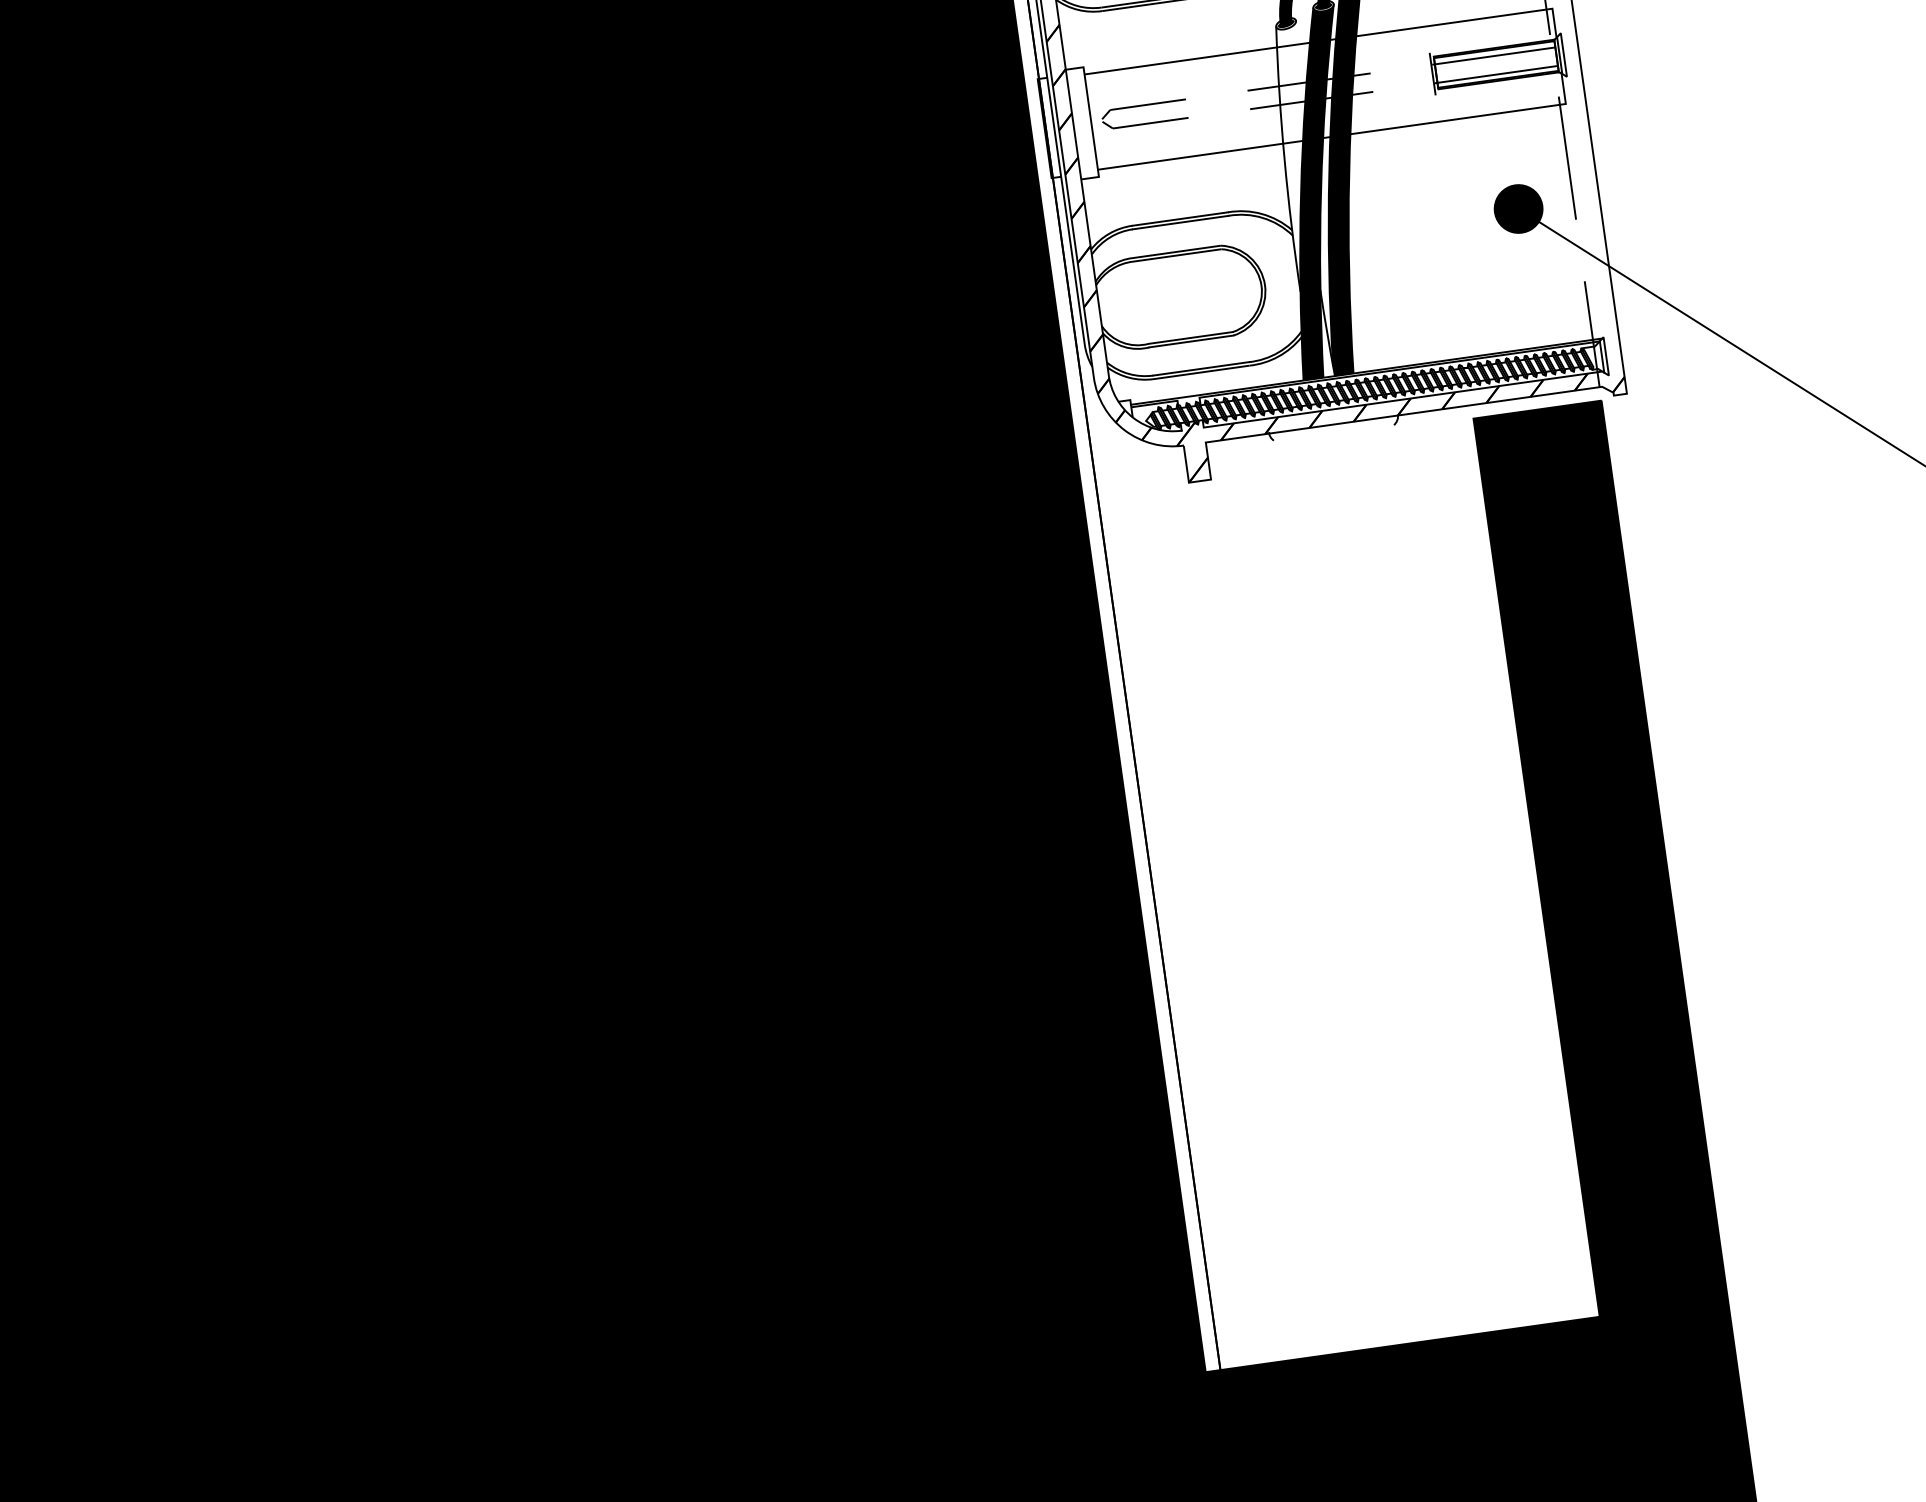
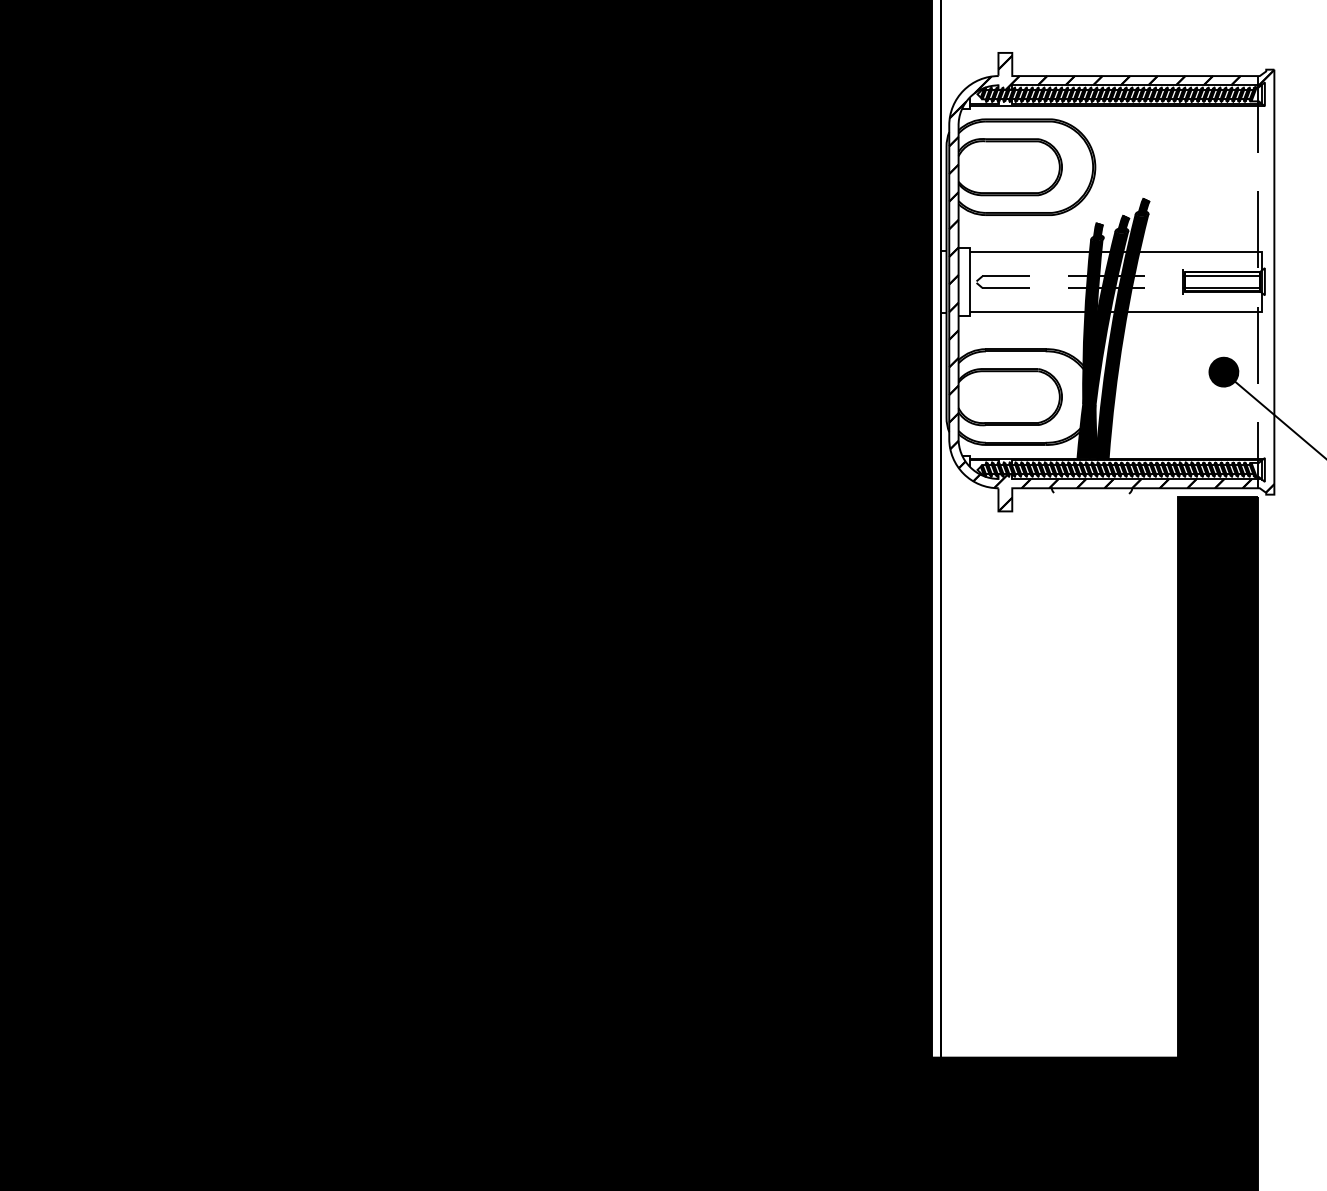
fill: (1298, 157) -> (1093, 321), added
fill: (1323, 333) -> (1093, 431), added

